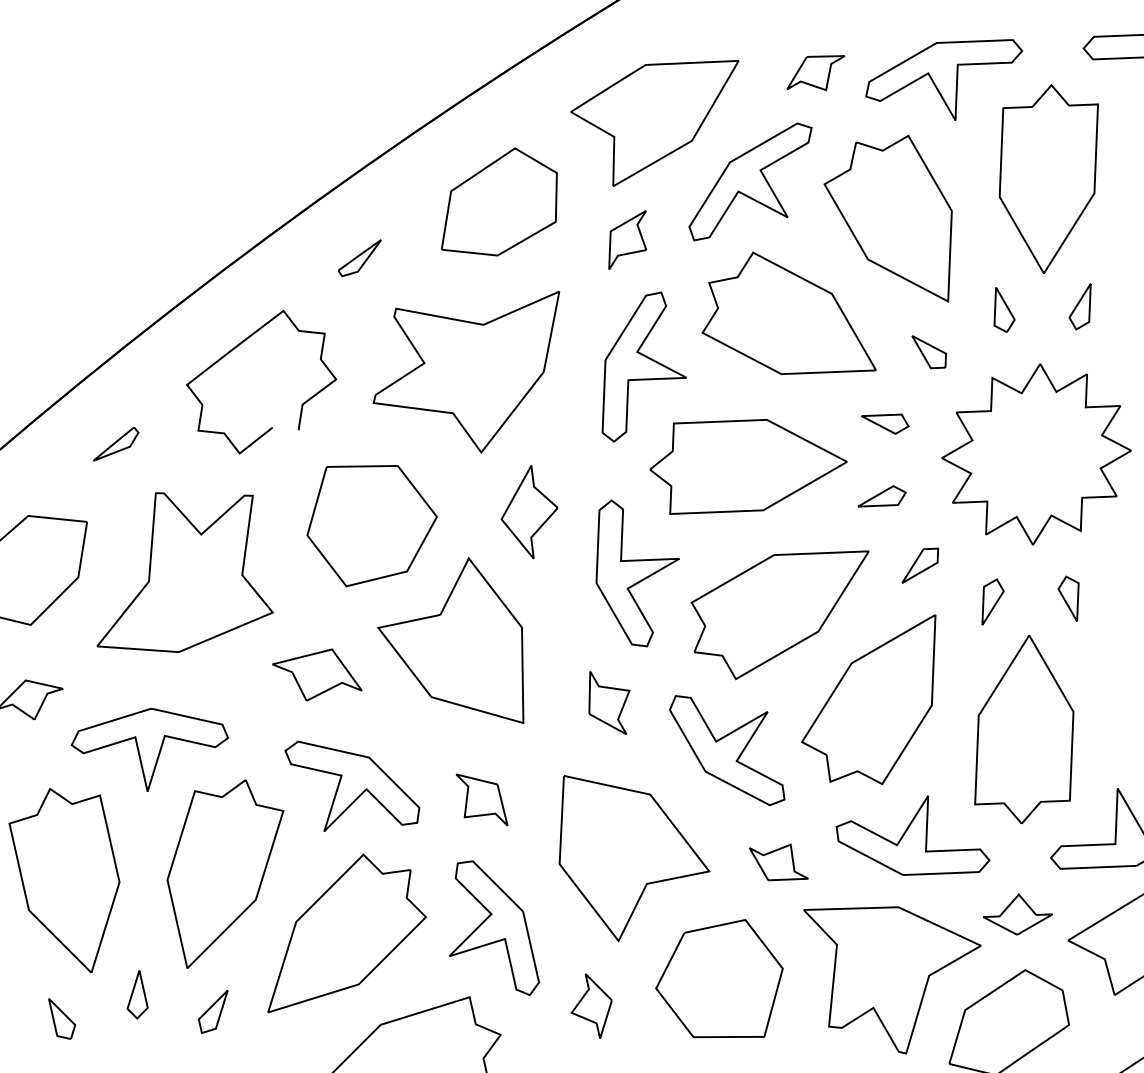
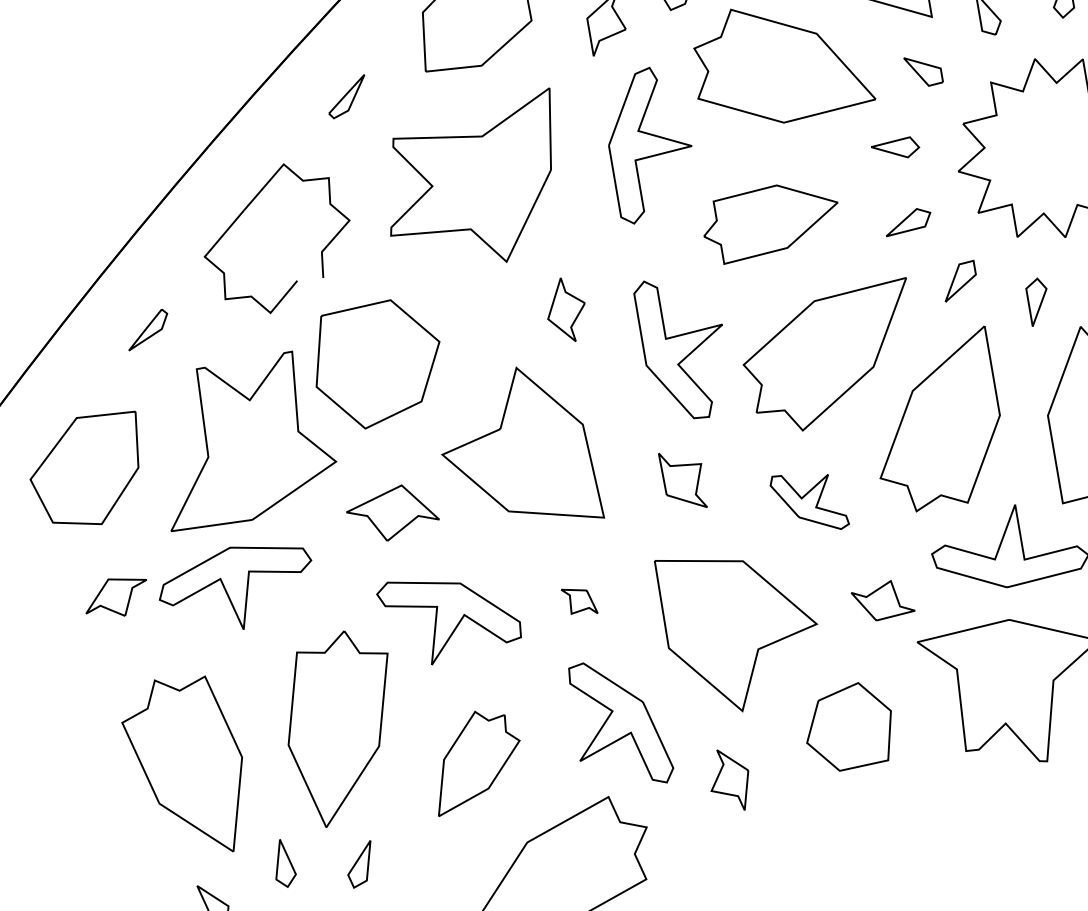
part: (748, 466) -> (770, 219), size x0.7
part: (529, 512) -> (566, 310), size x0.7
curve: (385, 575) -> (401, 409), moved
part: (149, 749) -> (236, 588), moved
part: (727, 750) -> (809, 502), size x0.6
part: (481, 799) -> (578, 601), size x0.6
part: (346, 933) -> (474, 760), size x0.6
part: (719, 978) -> (849, 726), size x0.7

